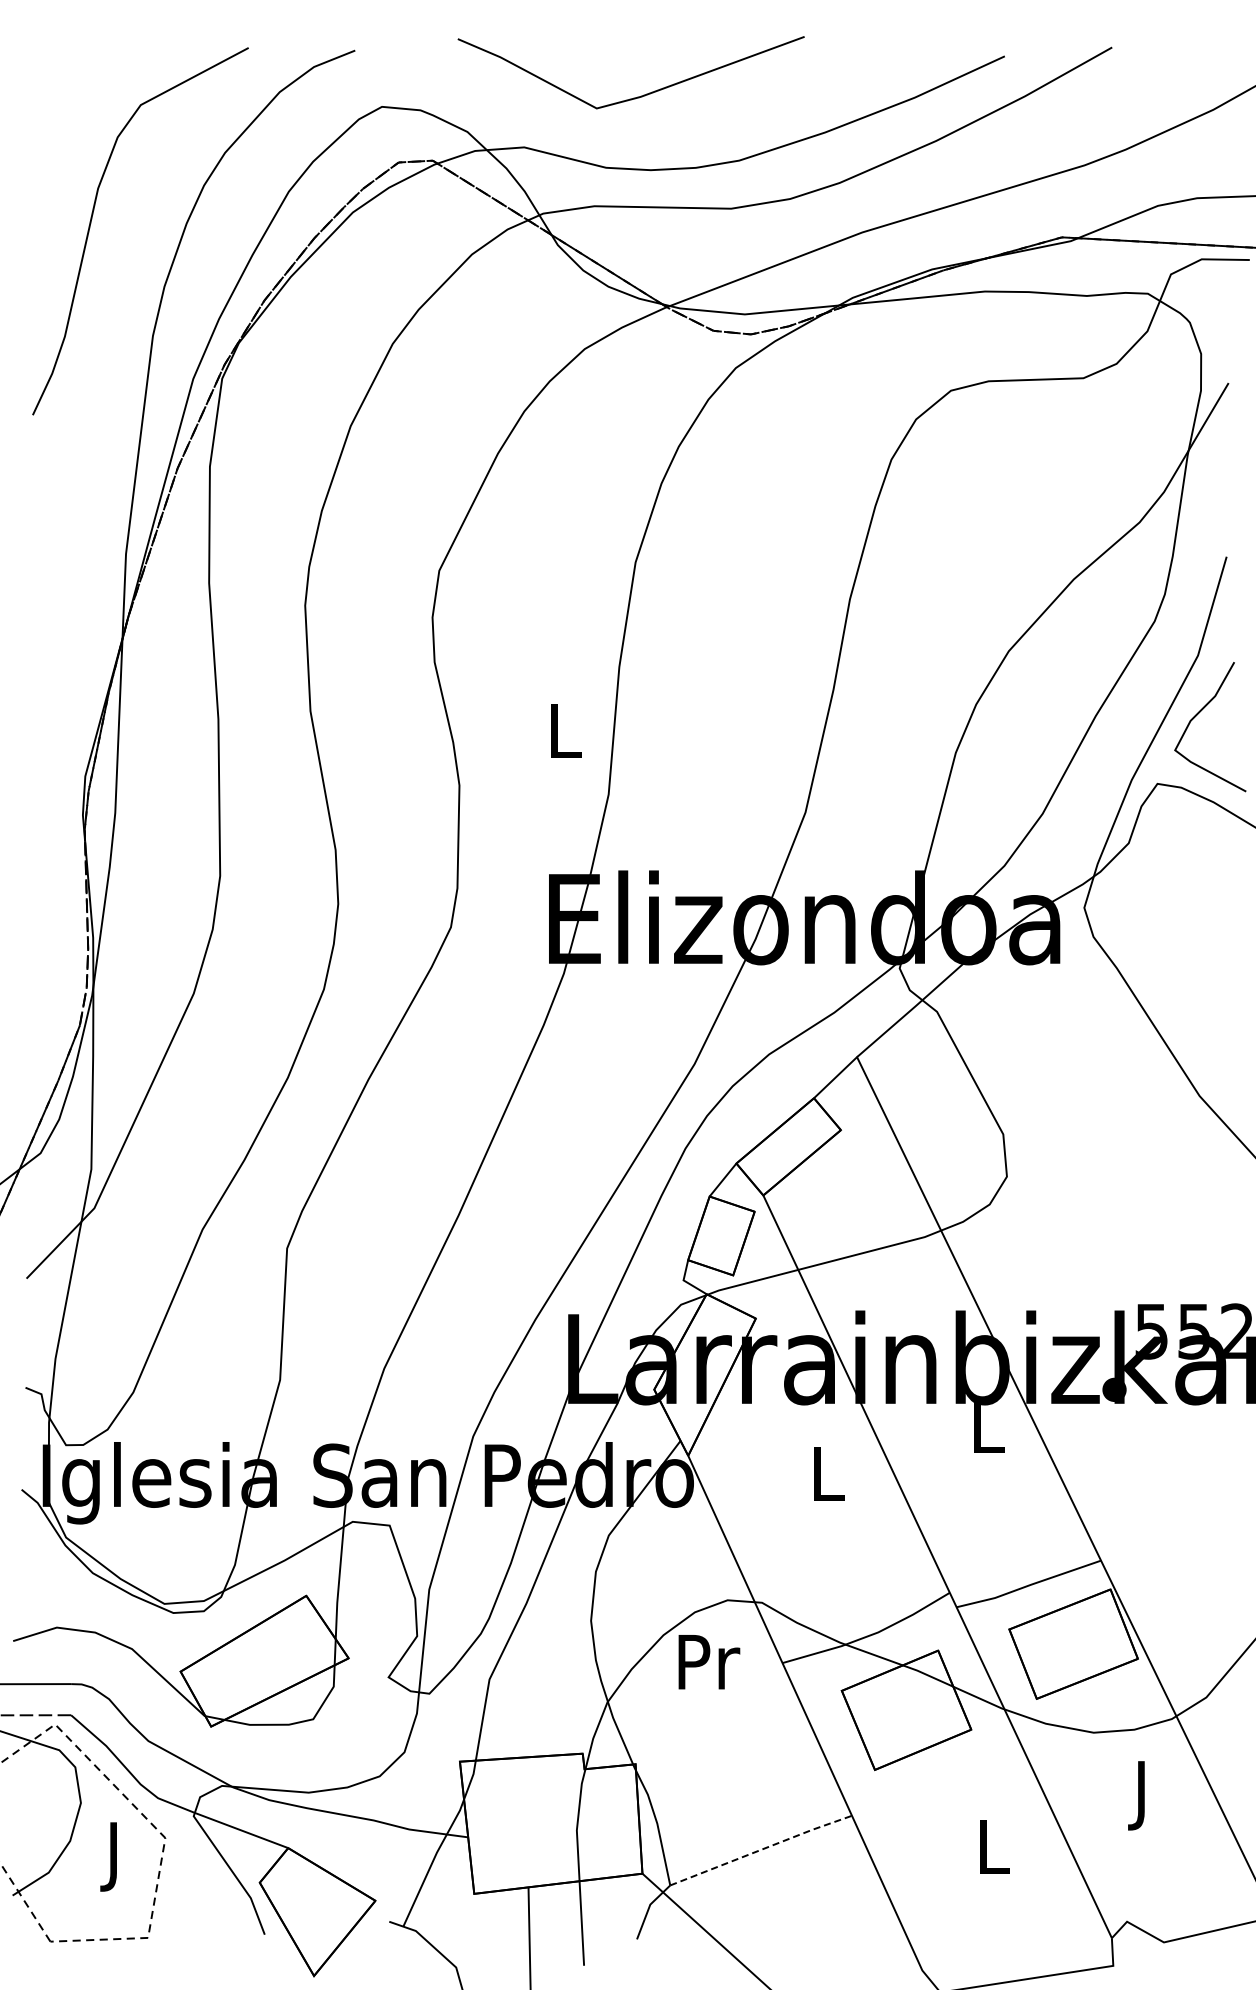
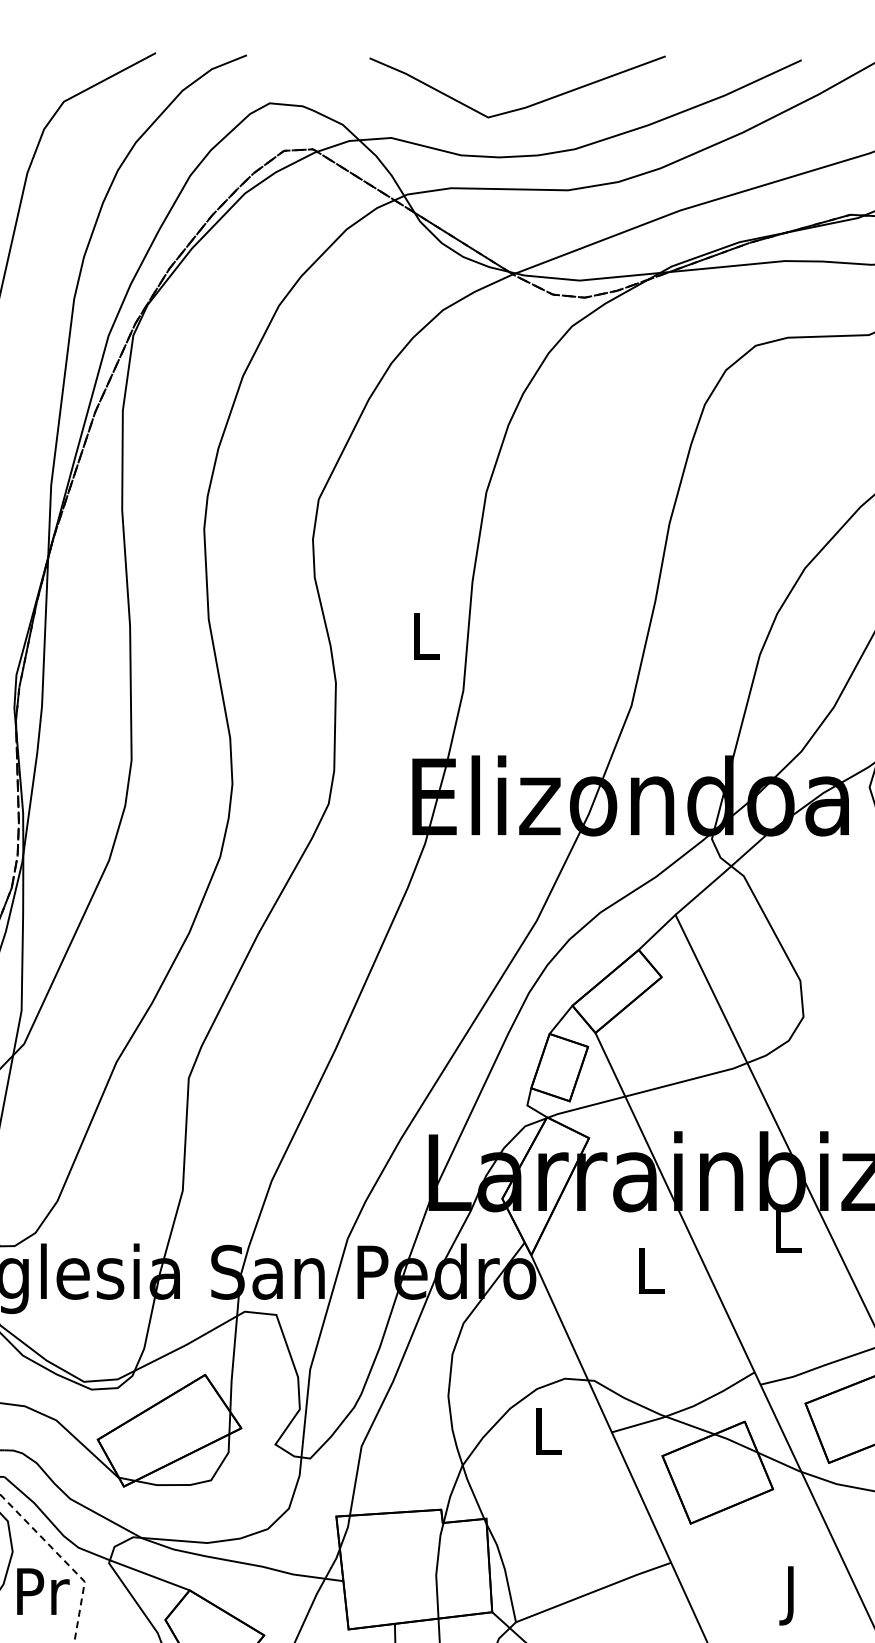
line: (637, 96) -> (523, 107), moved
text: (709, 1662) -> (549, 1431), Pr -> L
line: (762, 1849) -> (594, 1591), dashed -> solid
text: (993, 1854) -> (792, 1595), L -> J
text: (116, 1856) -> (43, 1597), J -> Pr

